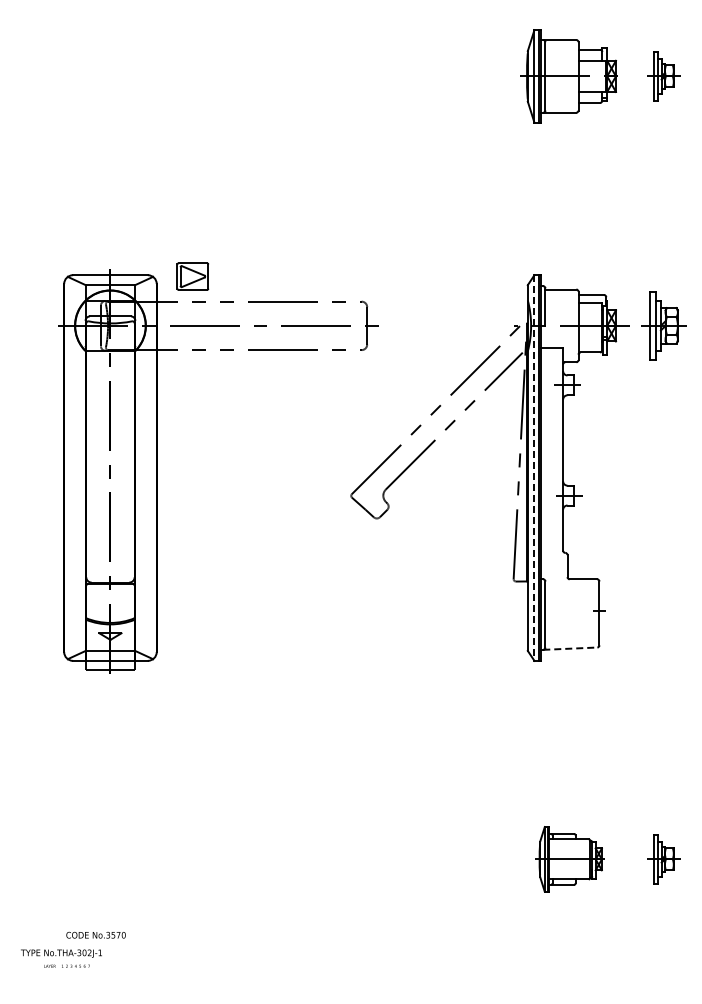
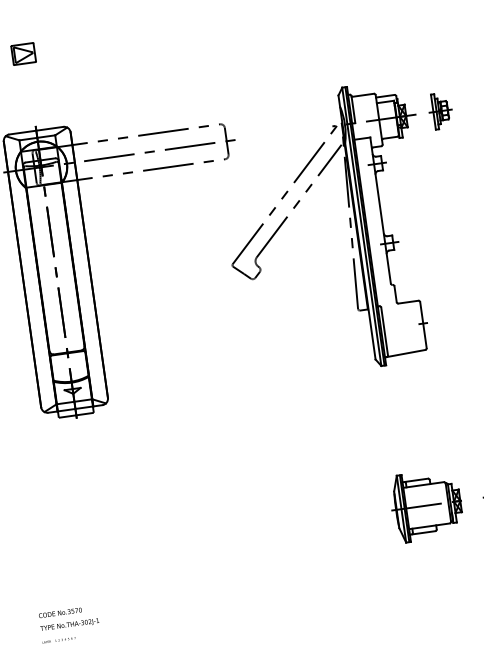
part: (192, 276) -> (23, 54), moved
part: (663, 325) -> (440, 110), size x0.71
line: (534, 468) -> (361, 227), dashed -> solid
line: (570, 648) -> (406, 353), dashed -> solid
part: (568, 859) -> (426, 505), size x1.43
text: (95, 934) -> (59, 612), moved
text: (66, 965) -> (58, 639), moved

